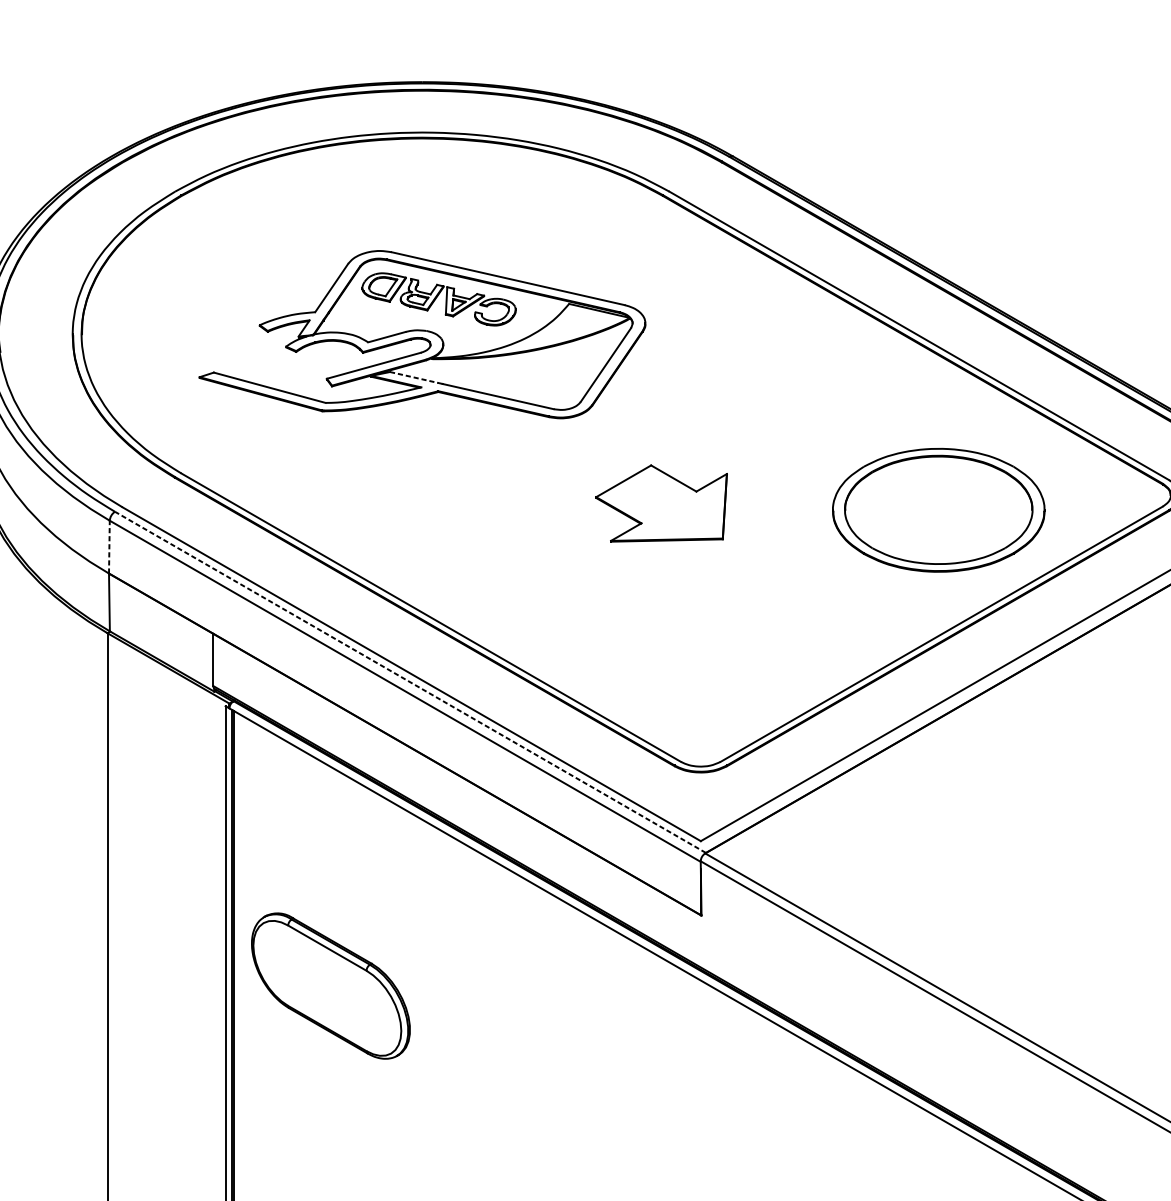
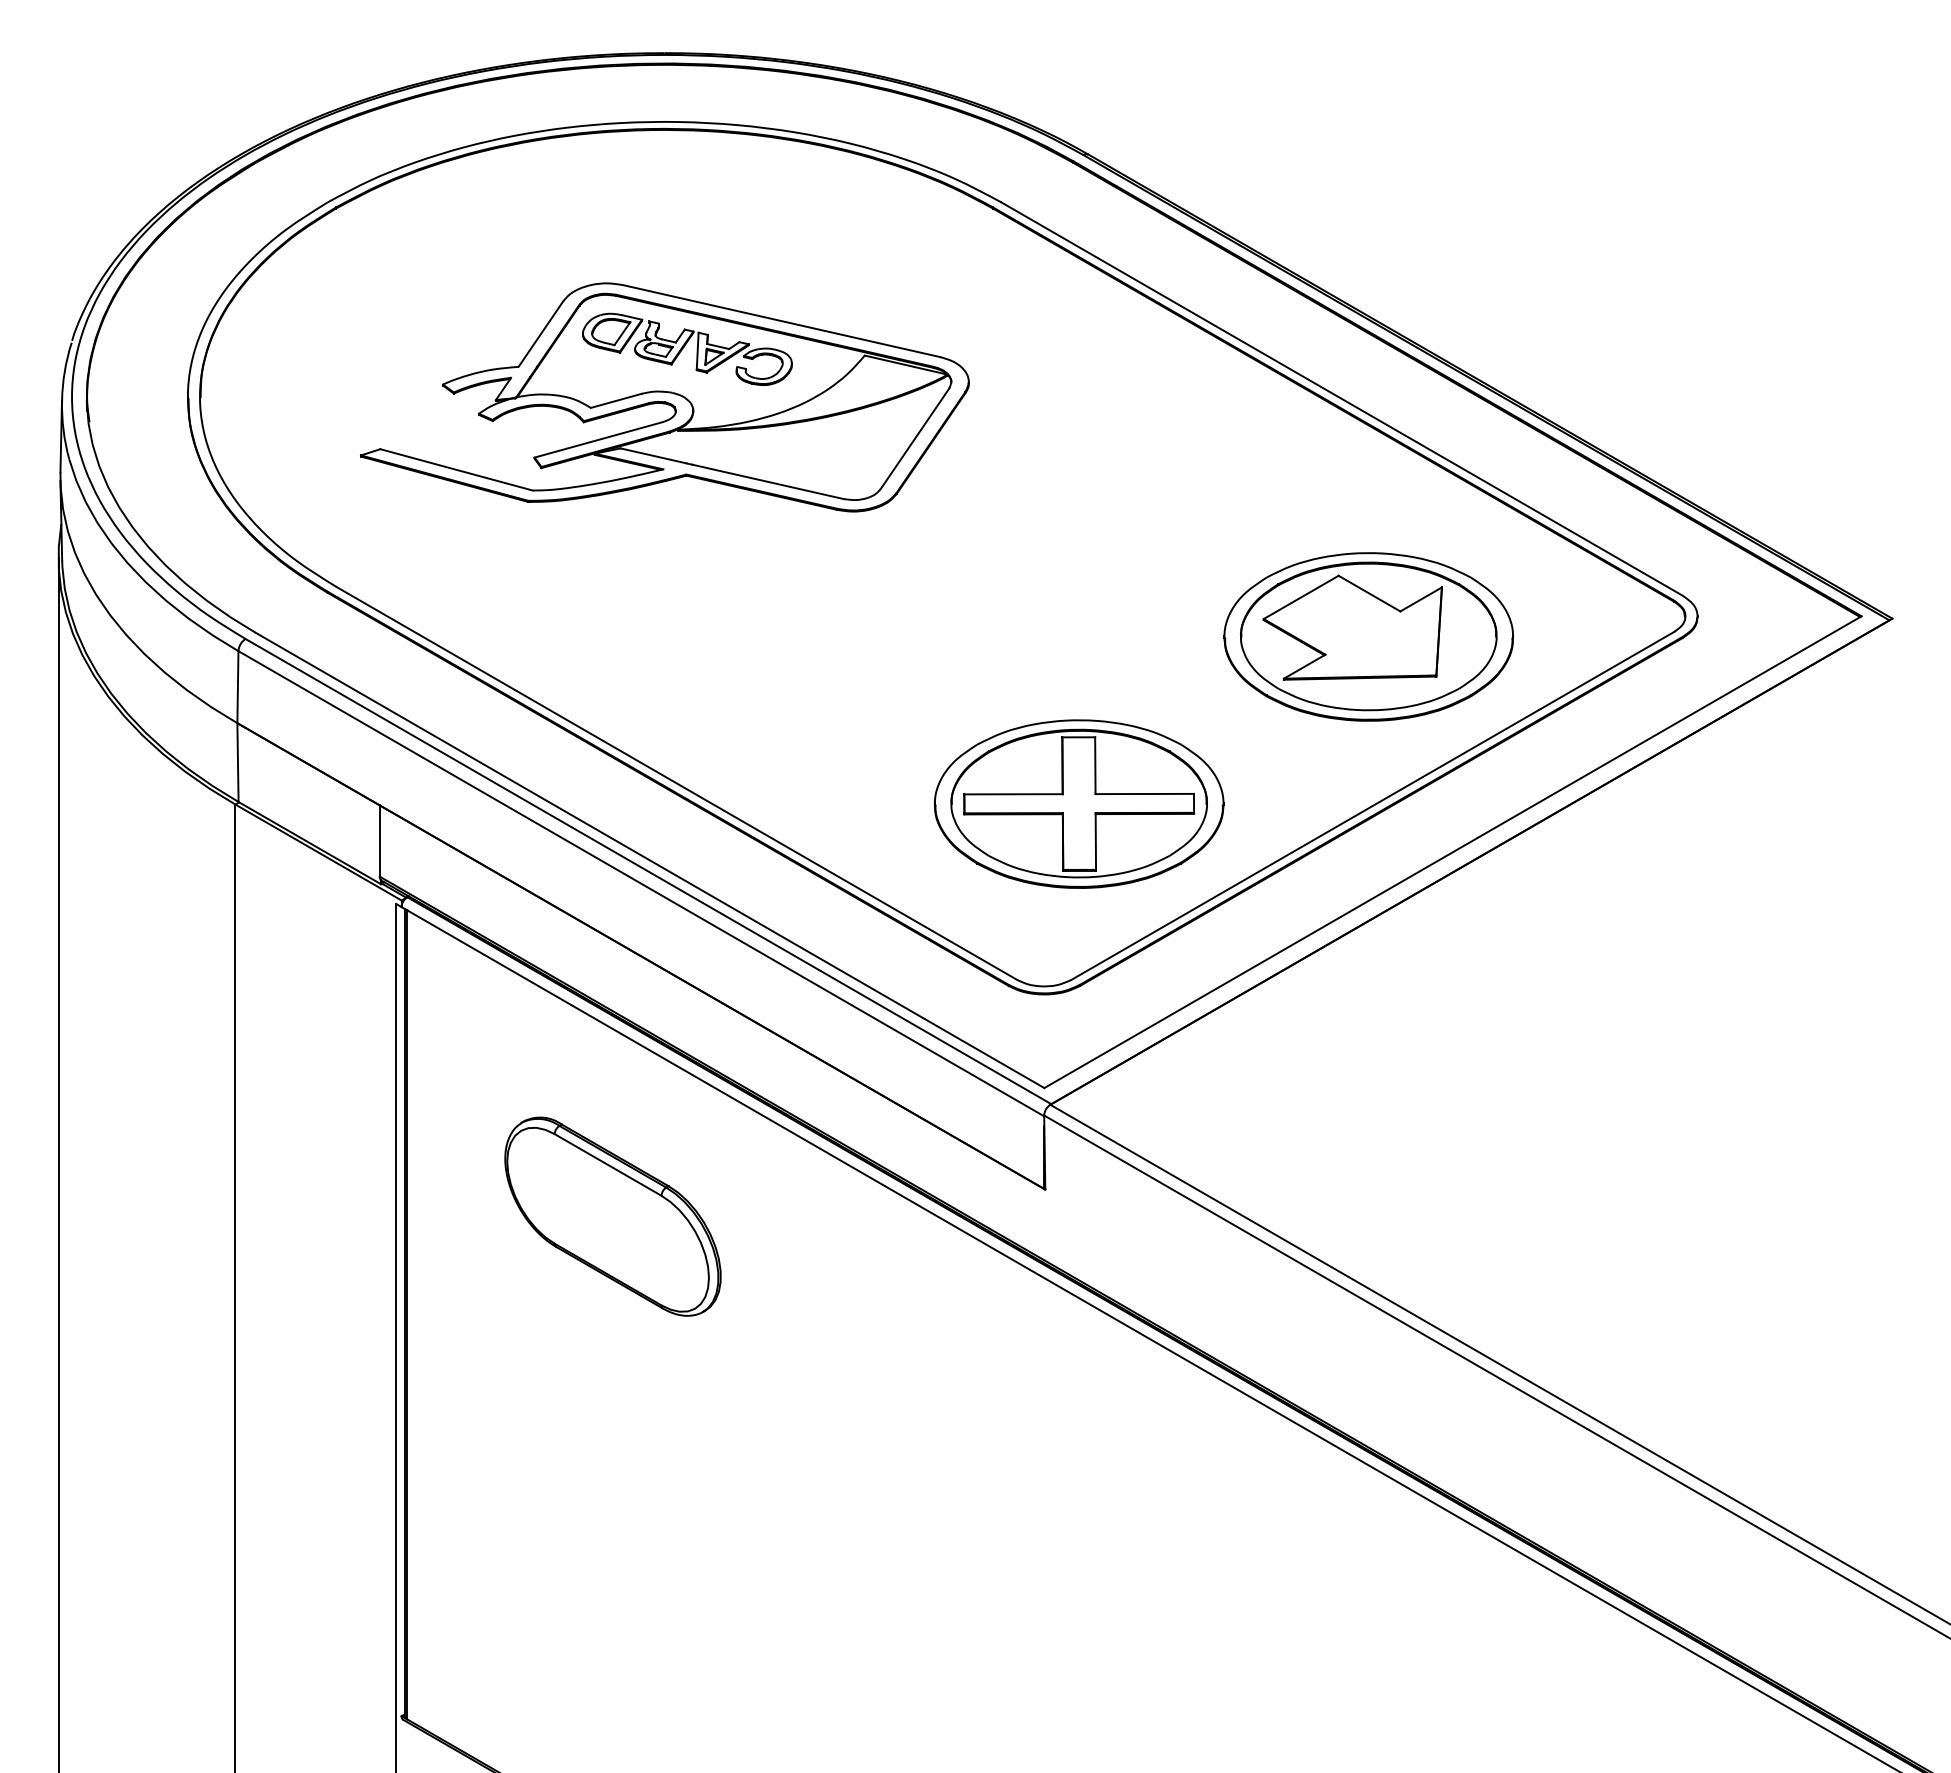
line: (414, 377) -> (653, 455), dashed -> solid
part: (661, 503) -> (1352, 627), moved
line: (109, 546) -> (237, 686), dashed -> solid
part: (726, 632) -> (1079, 803), added
line: (410, 682) -> (648, 871), dashed -> solid
part: (330, 985) -> (612, 1216), moved

